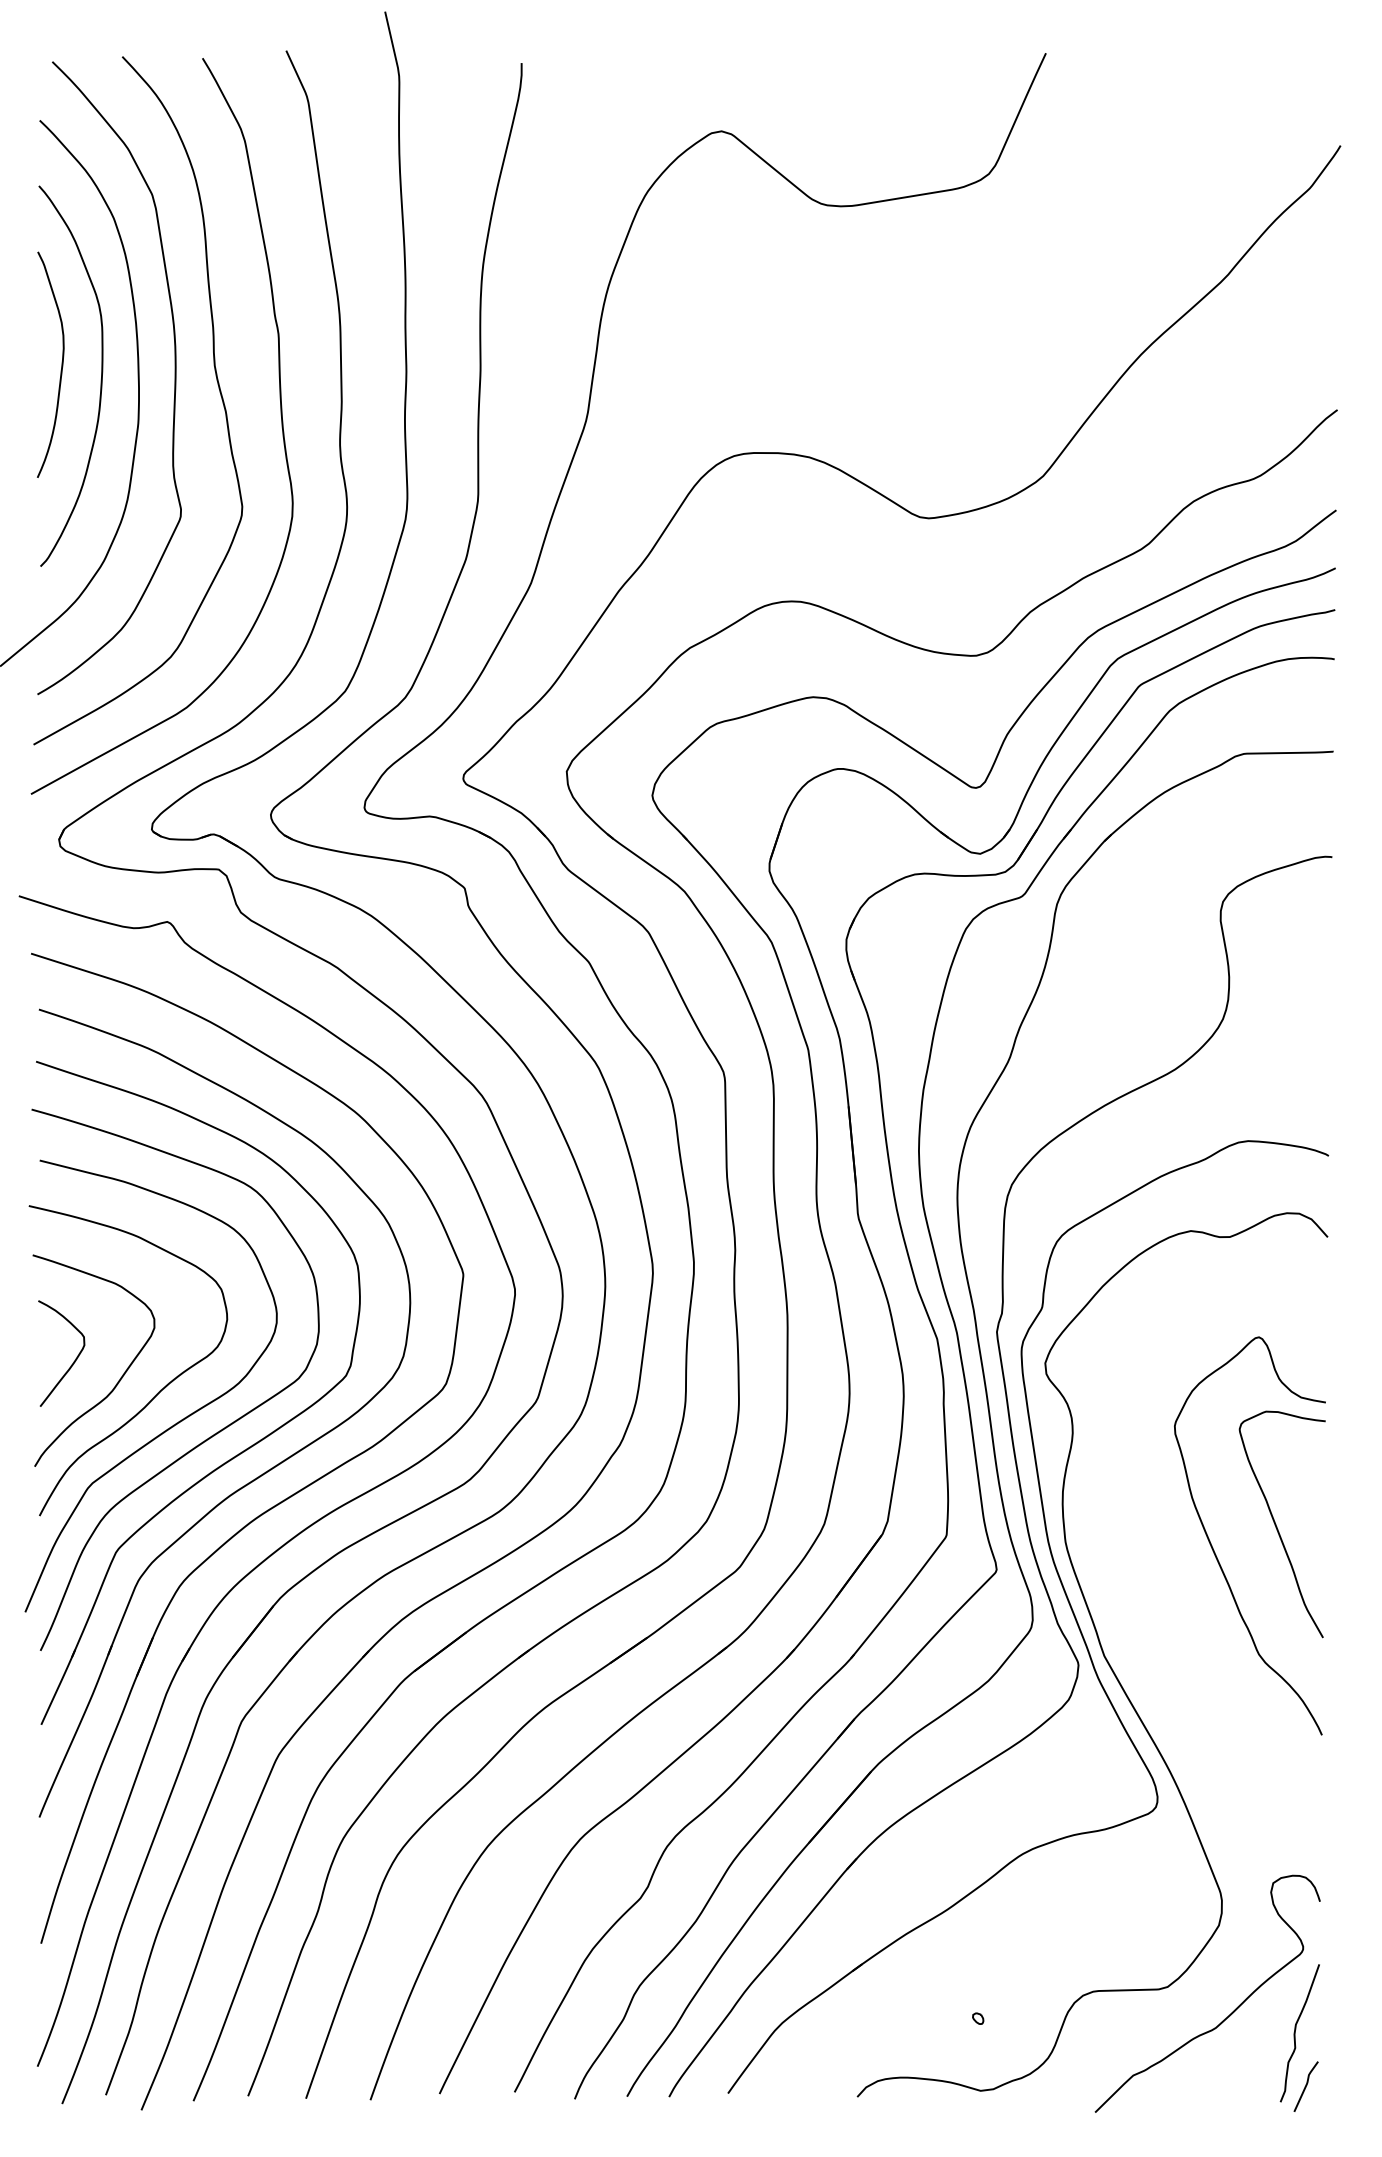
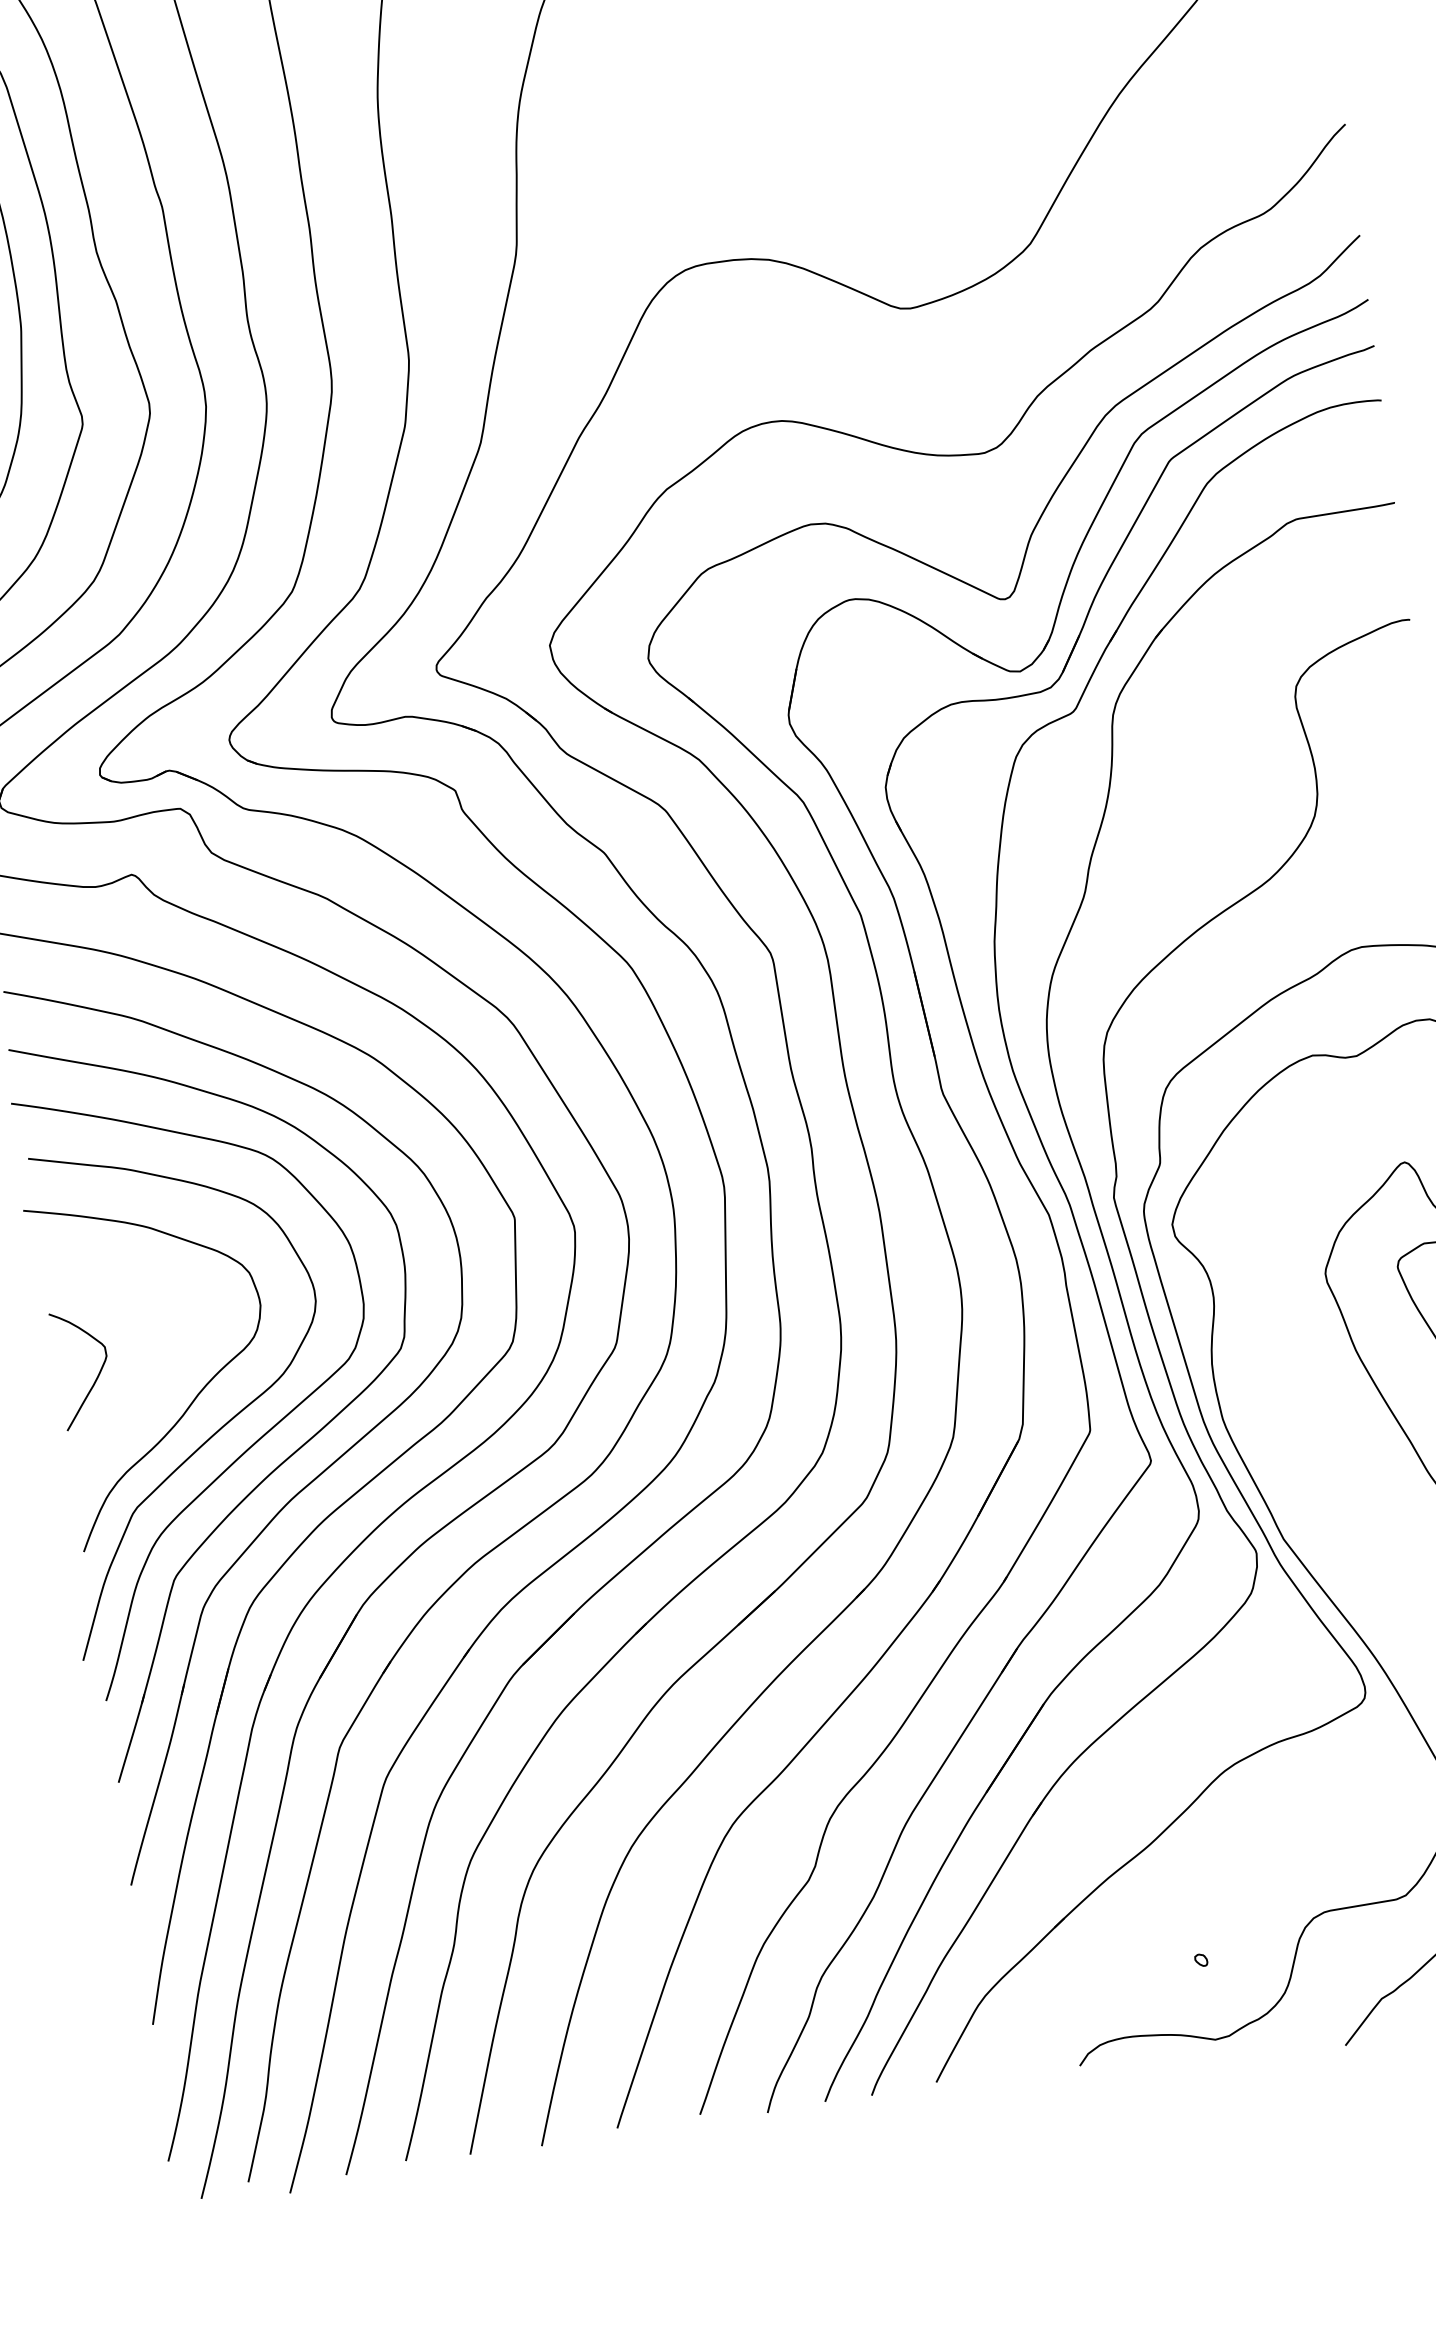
curve: (120, 1377) -> (151, 1386), removed

